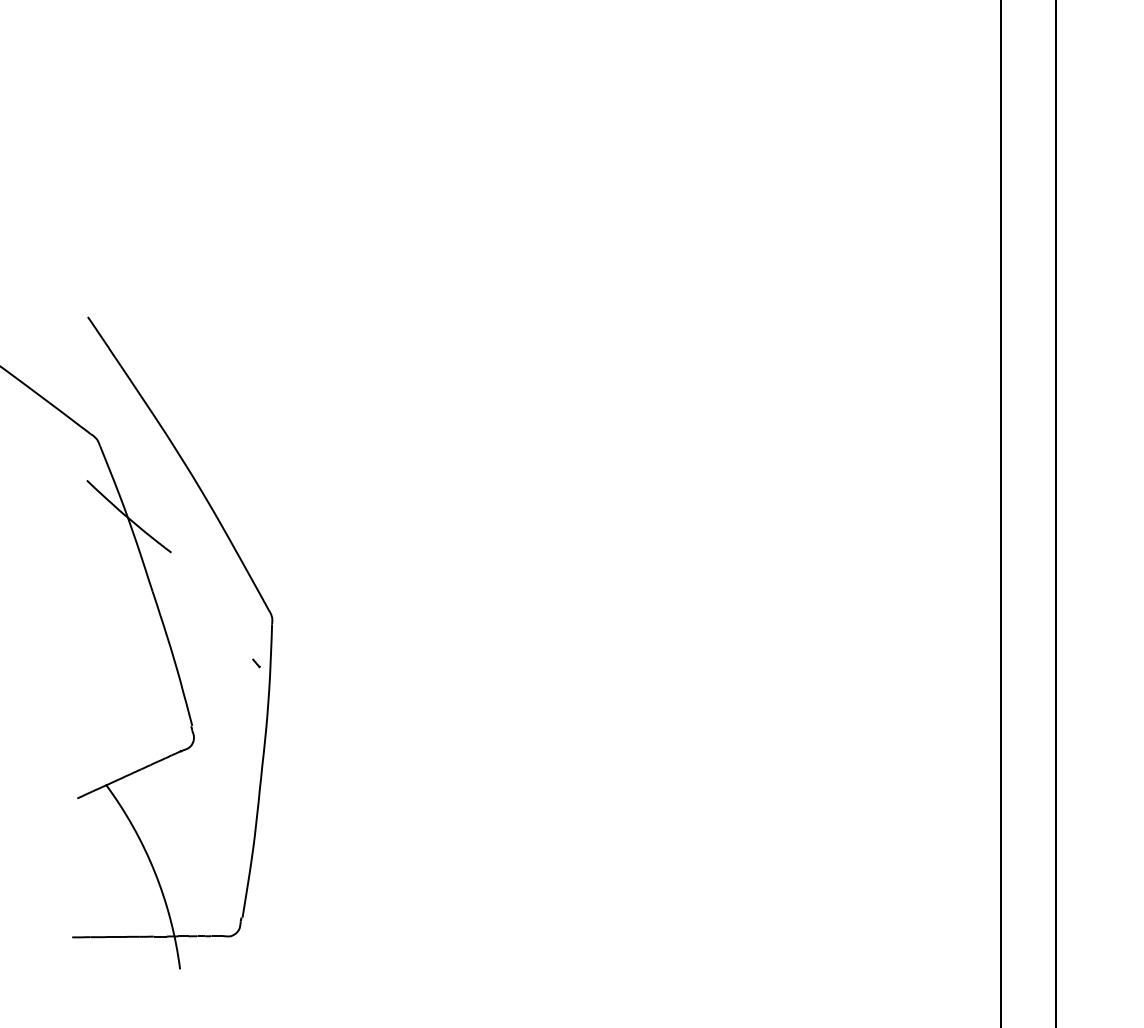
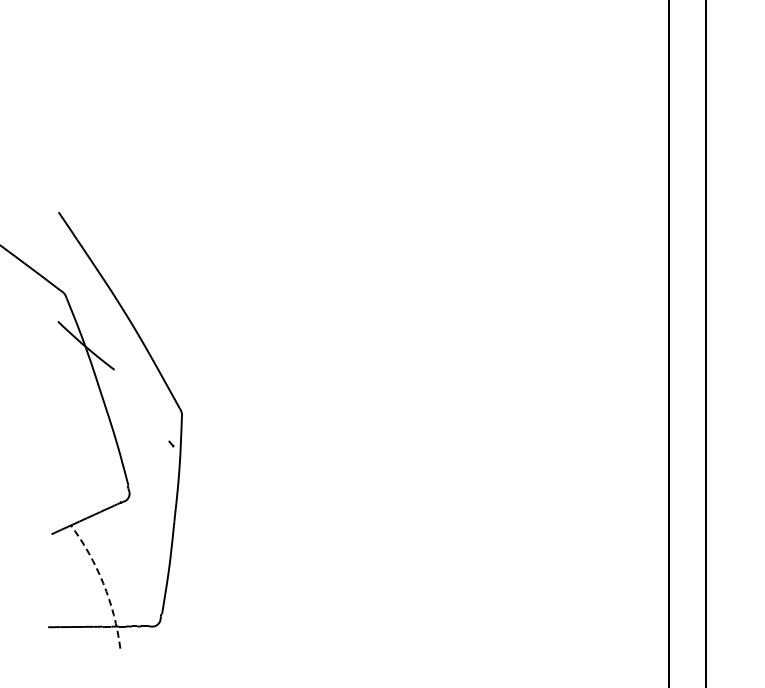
arc: (154, 872) -> (103, 583), solid -> dashed

